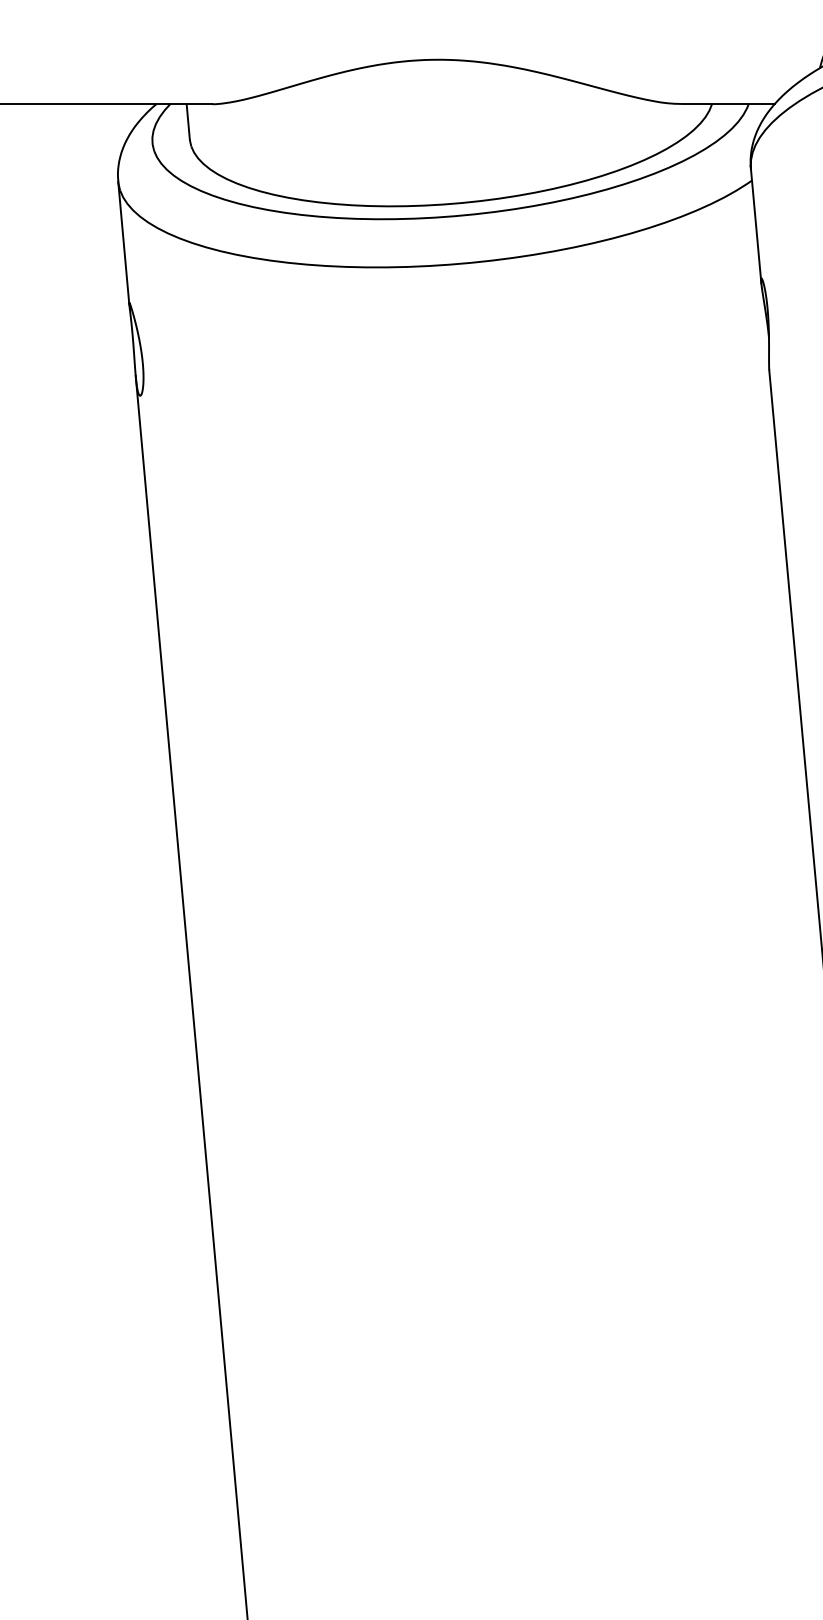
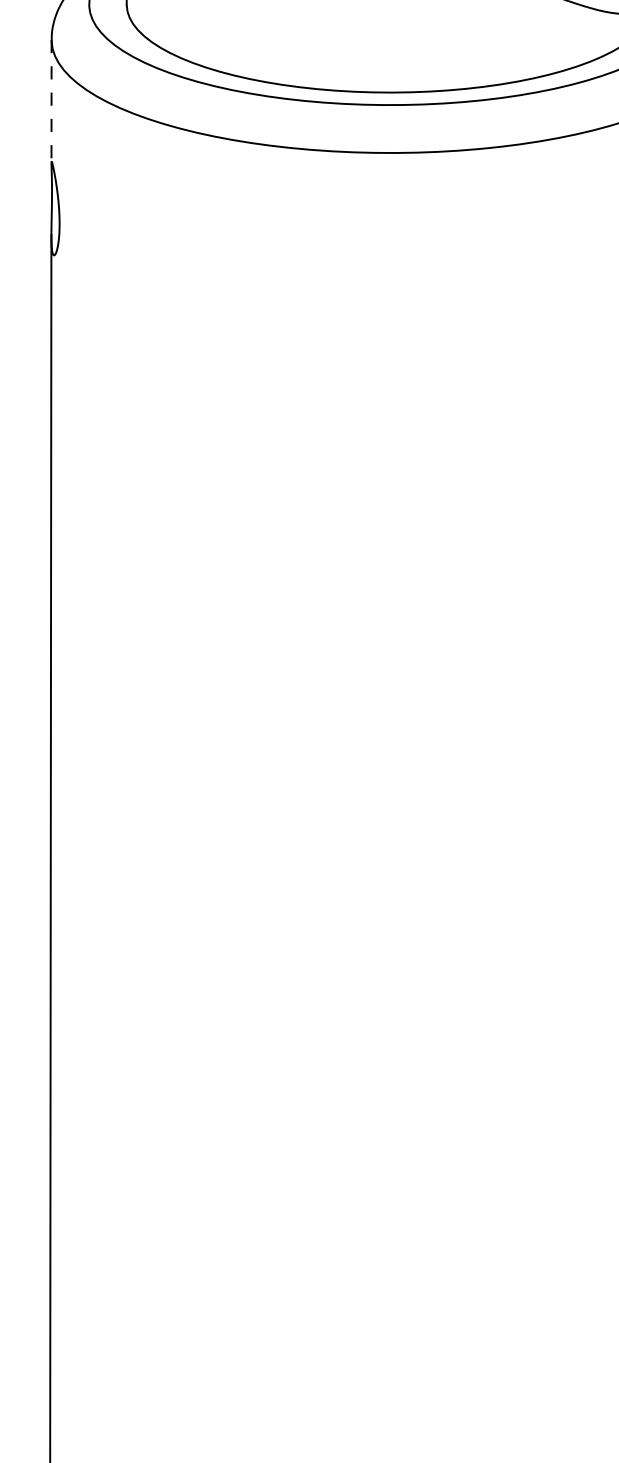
line: (123, 243) -> (51, 102), solid -> dashed

